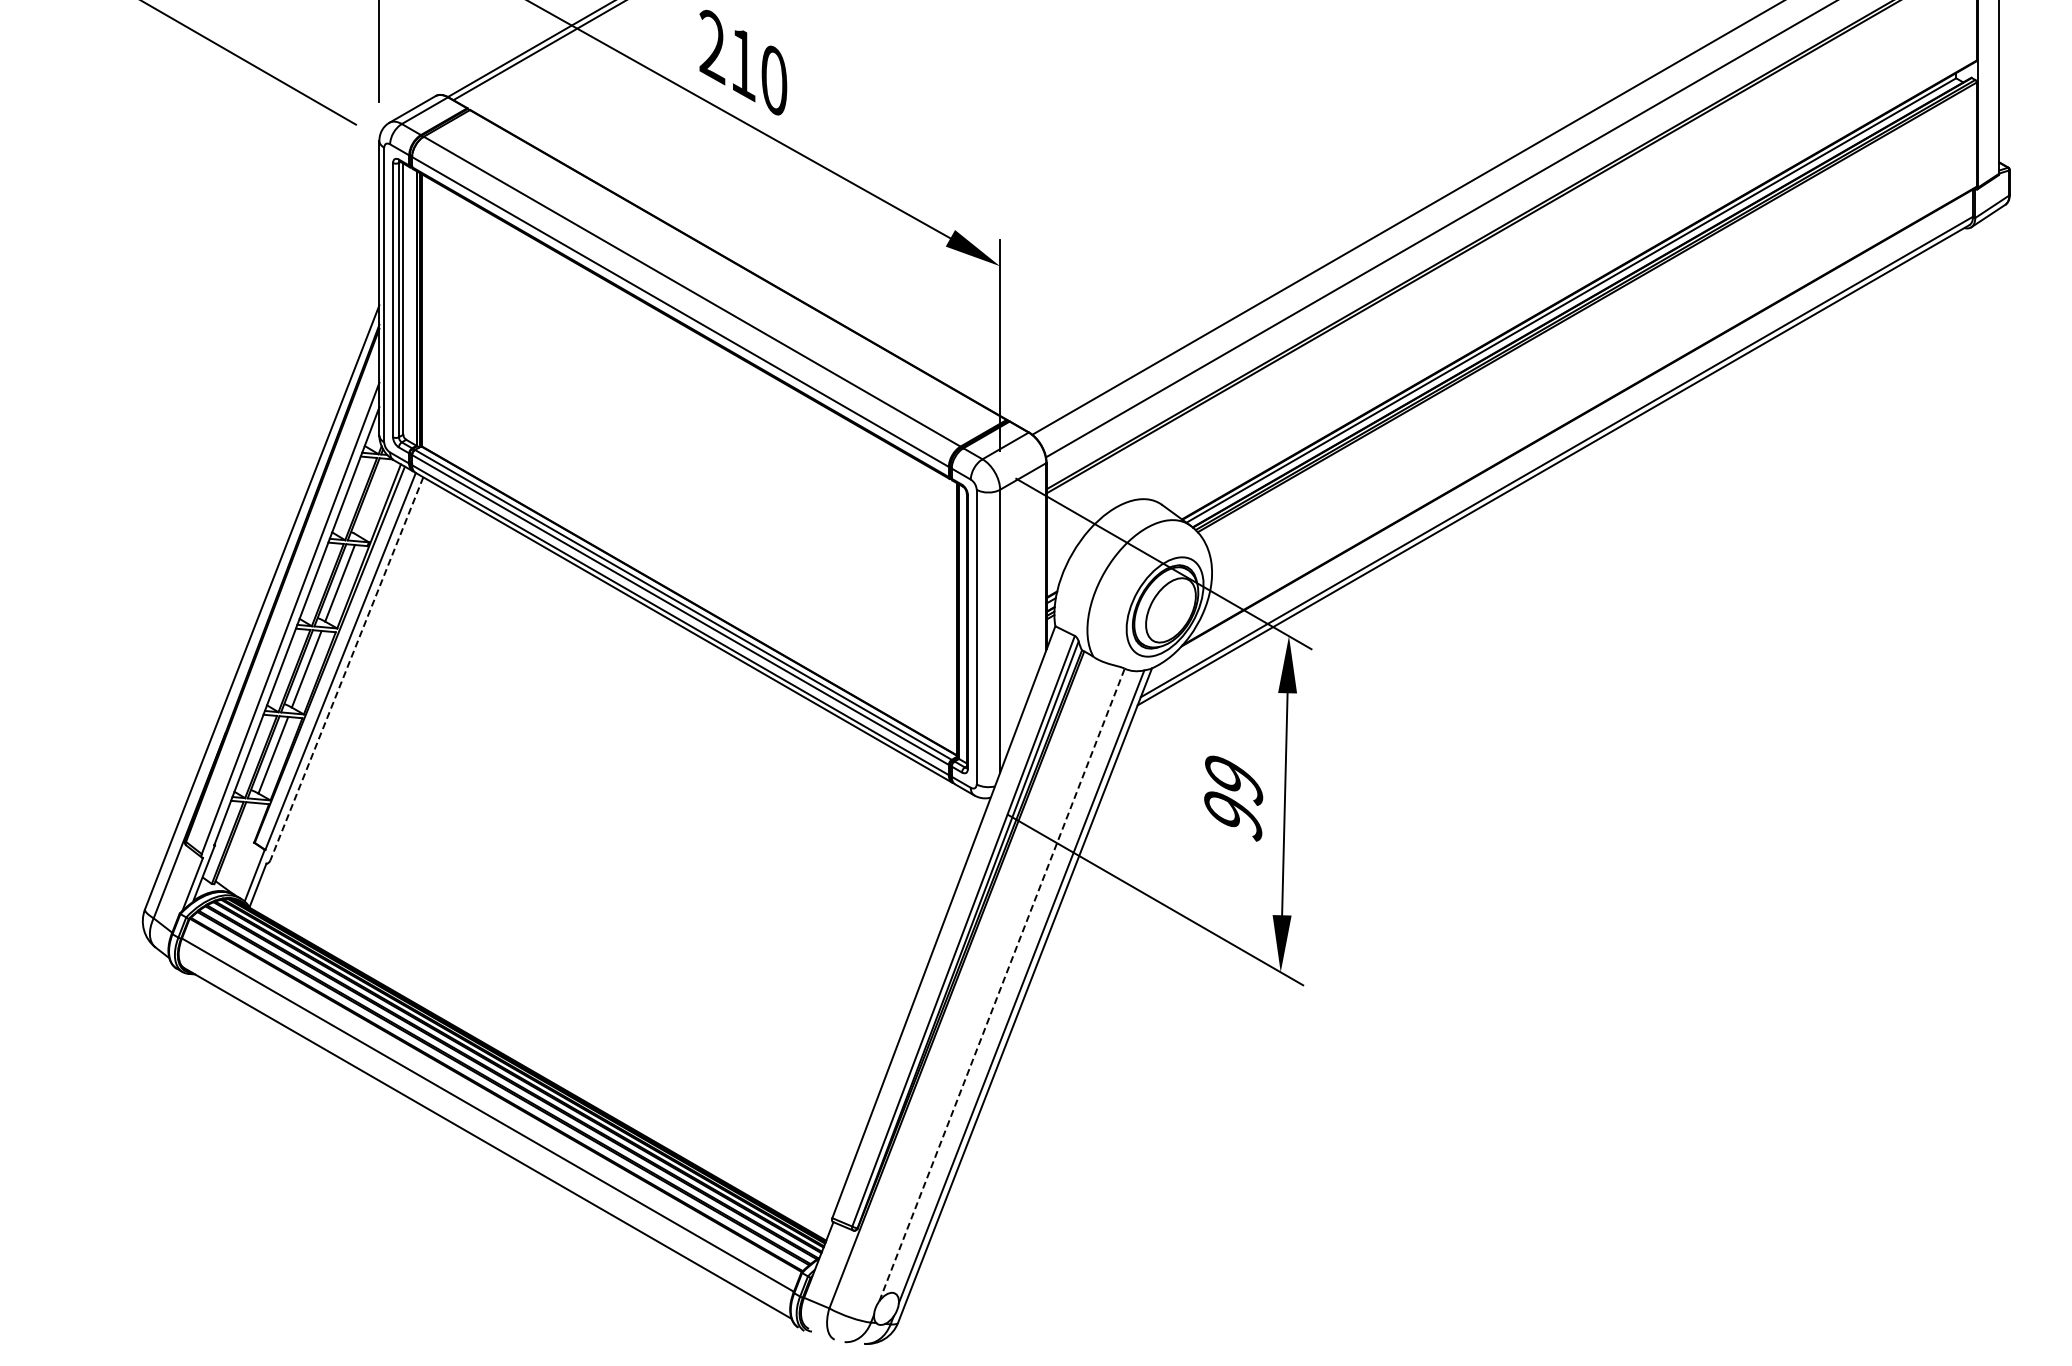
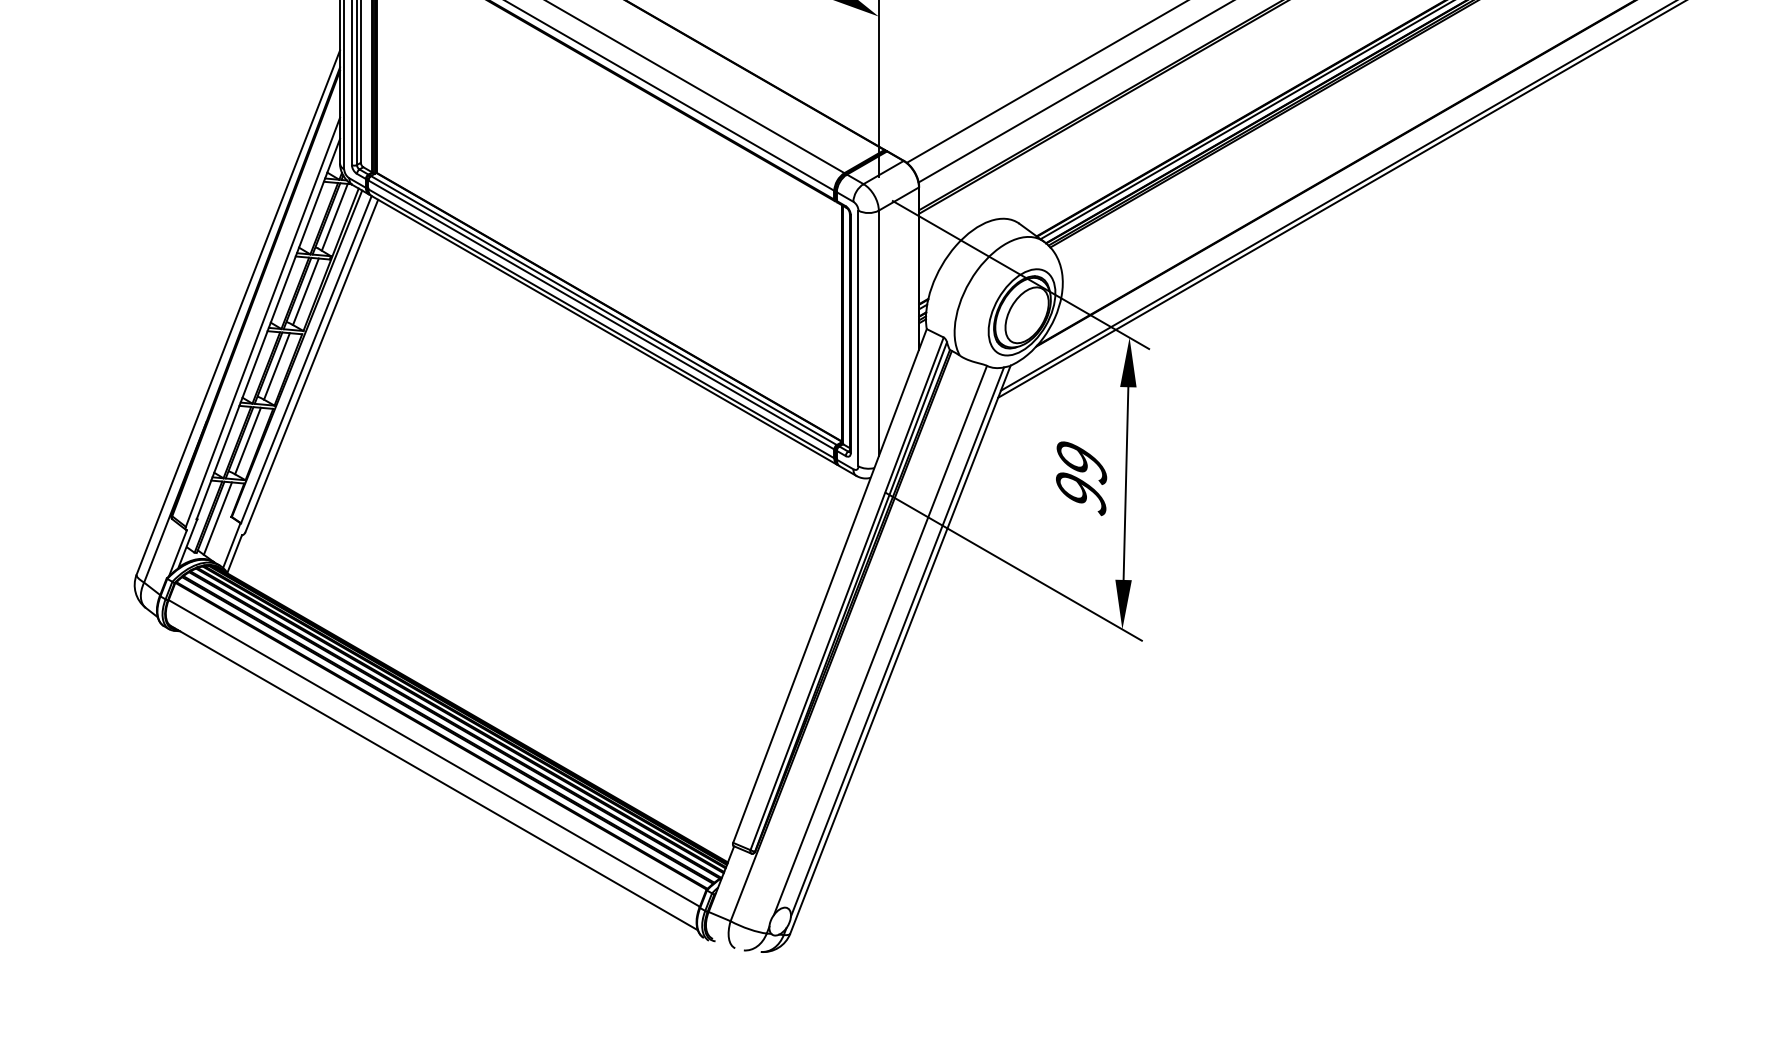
line: (373, 497) -> (334, 217), added
line: (346, 669) -> (311, 366), dashed -> solid
line: (238, 844) -> (217, 518), added
line: (1002, 984) -> (880, 640), dashed -> solid

